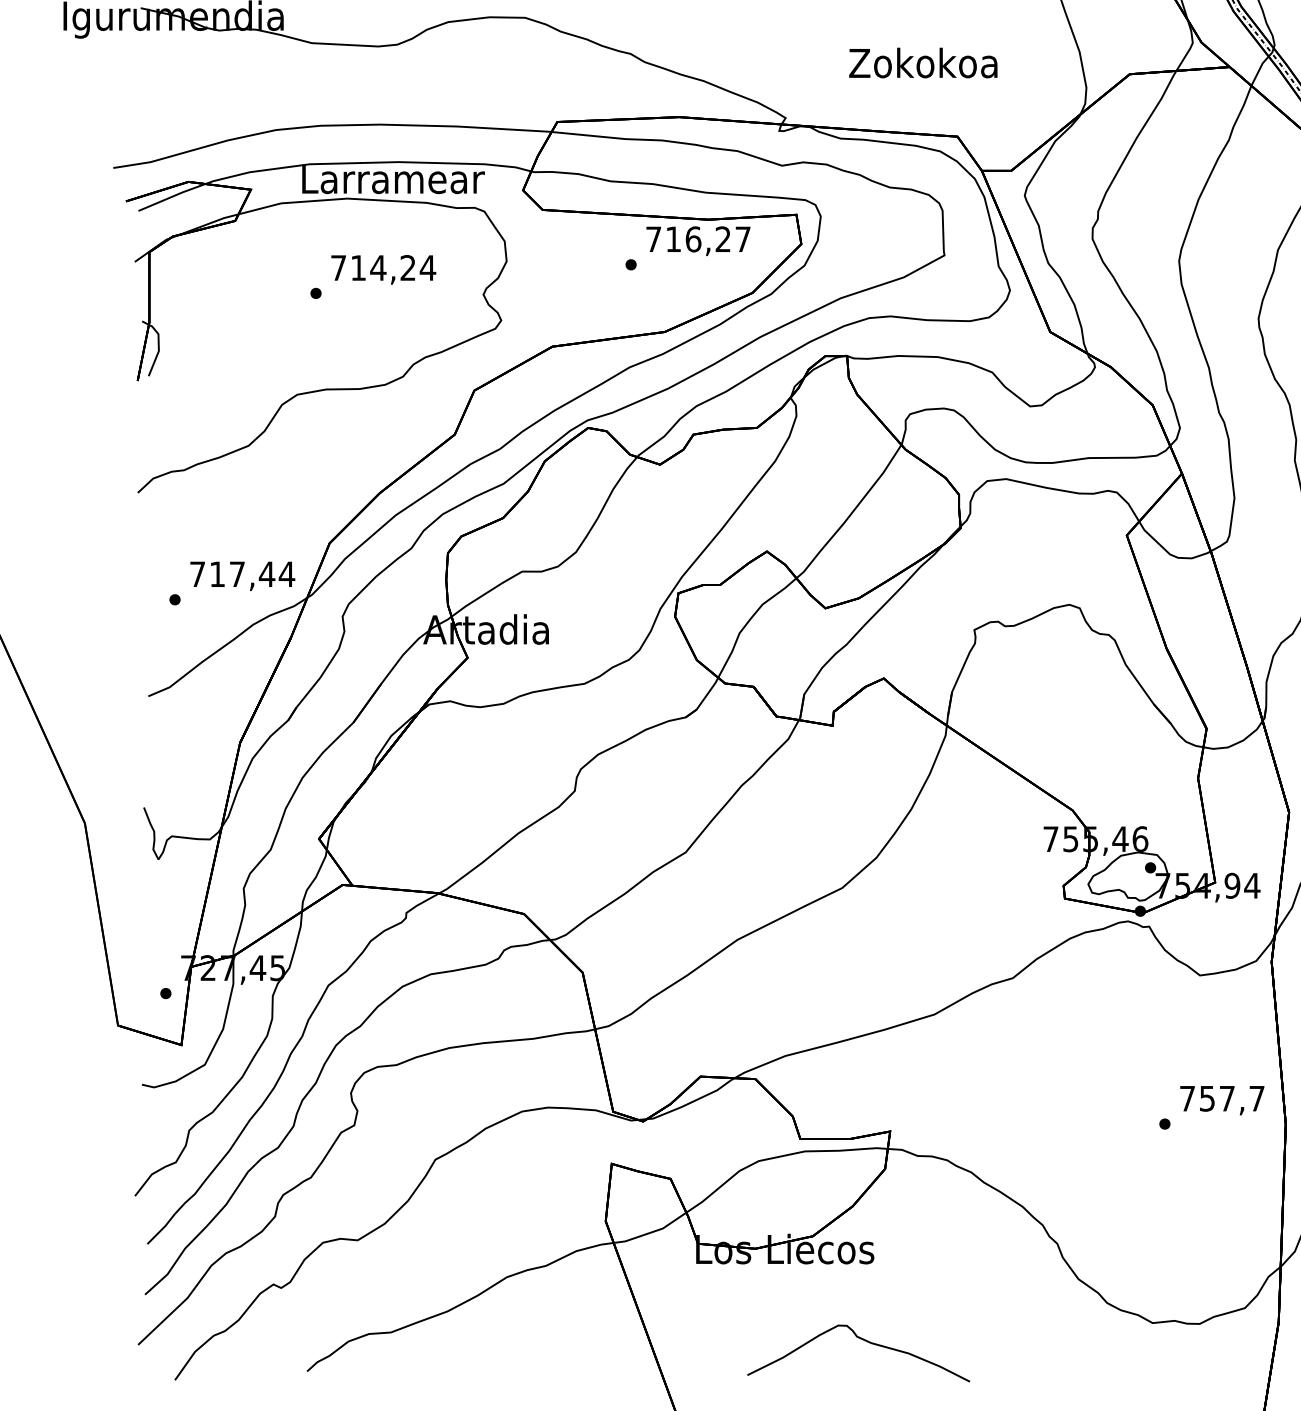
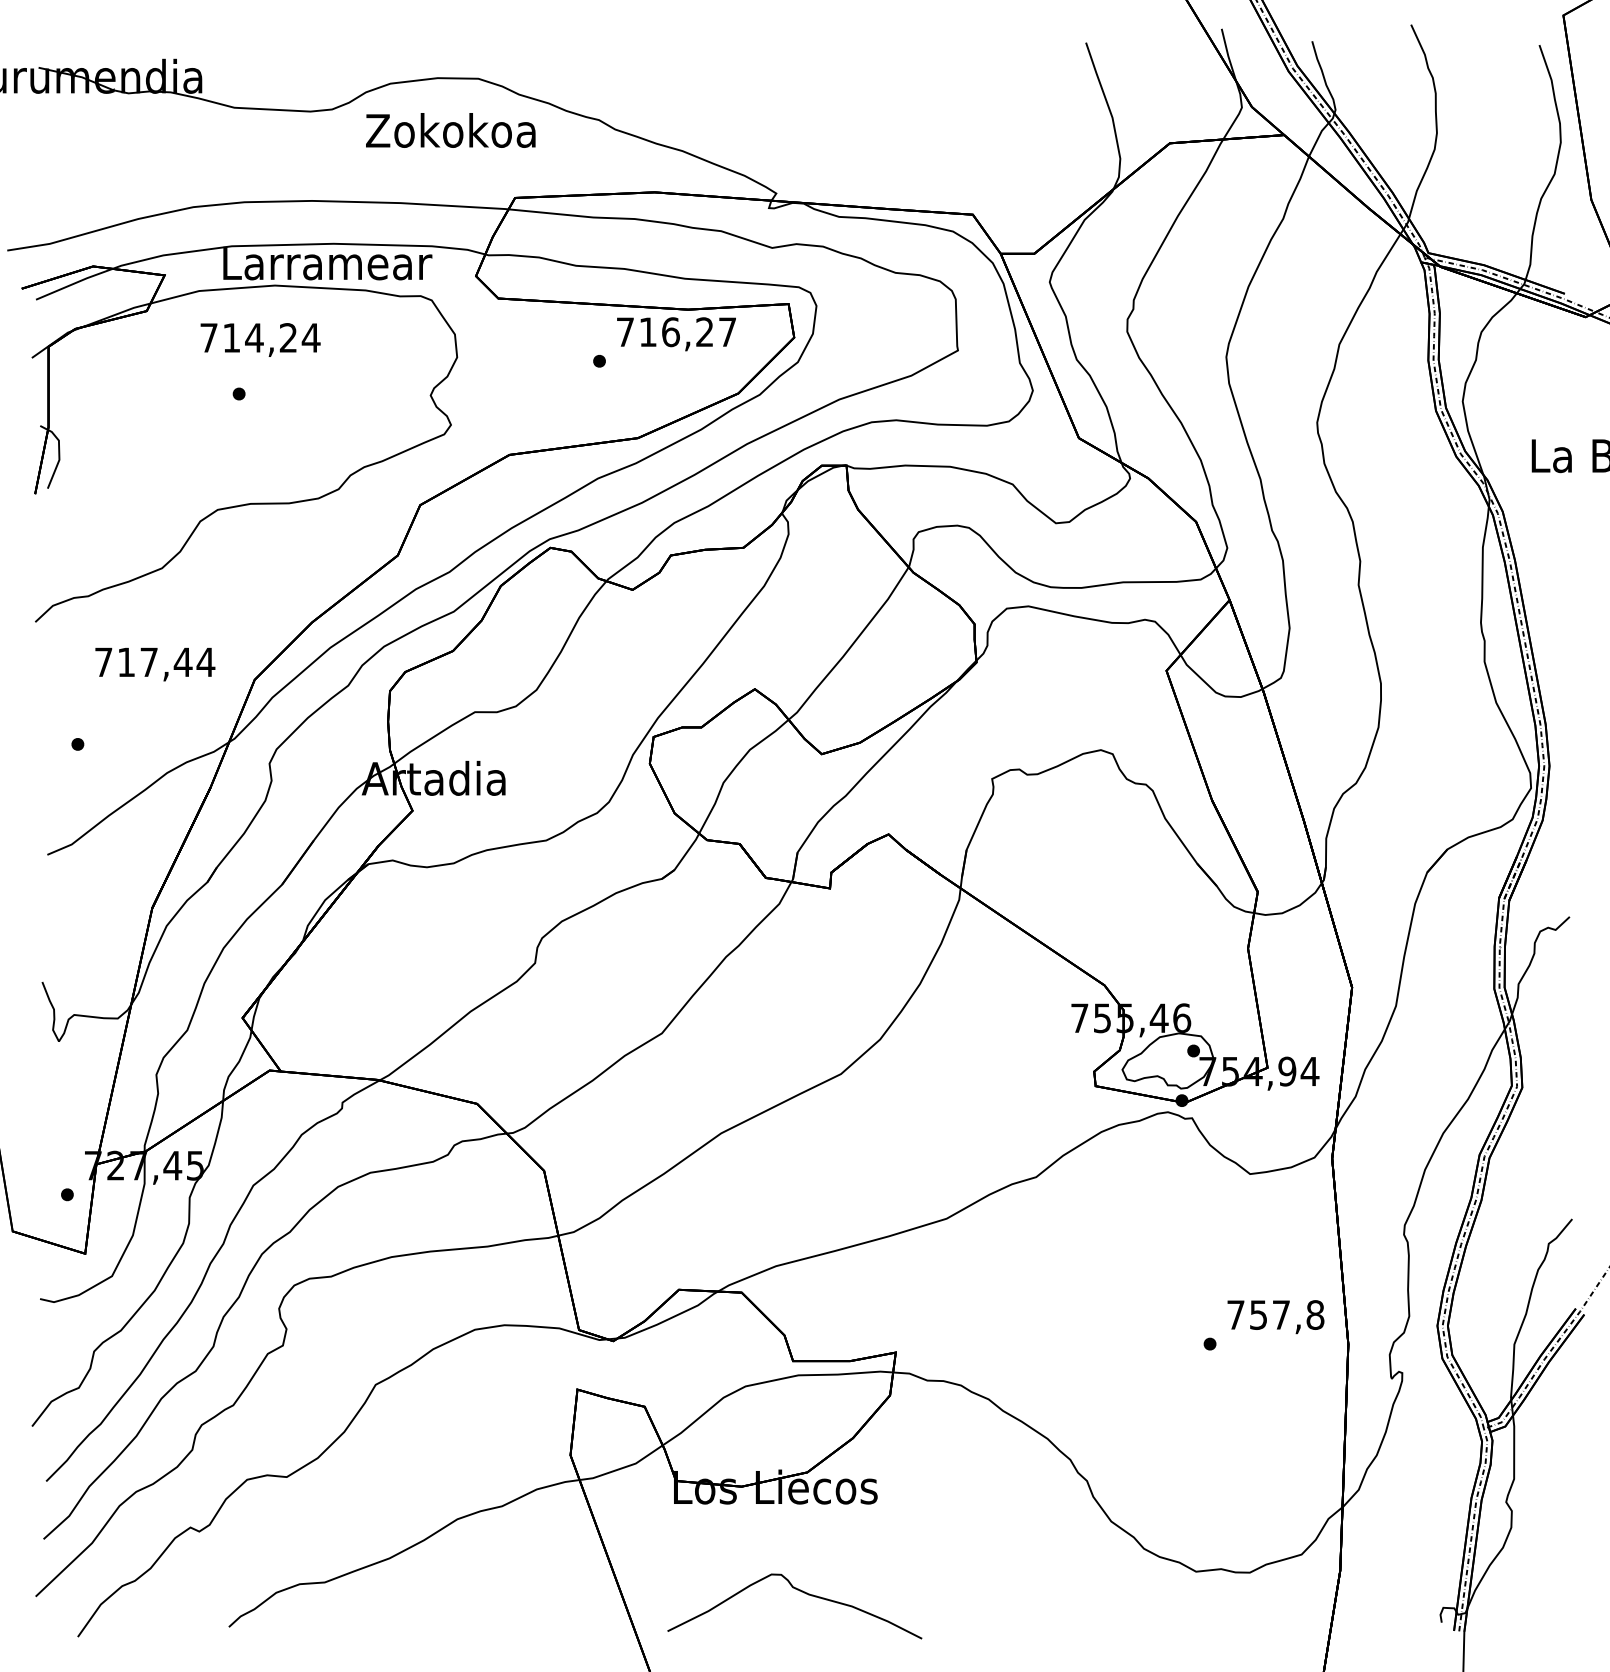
text: (923, 63) -> (450, 130), moved
text: (383, 269) -> (260, 339), moved
text: (242, 576) -> (155, 664), moved
text: (1257, 1098) -> (1315, 1314), 757,7 -> 757,8
curve: (864, 1341) -> (801, 1592), moved

